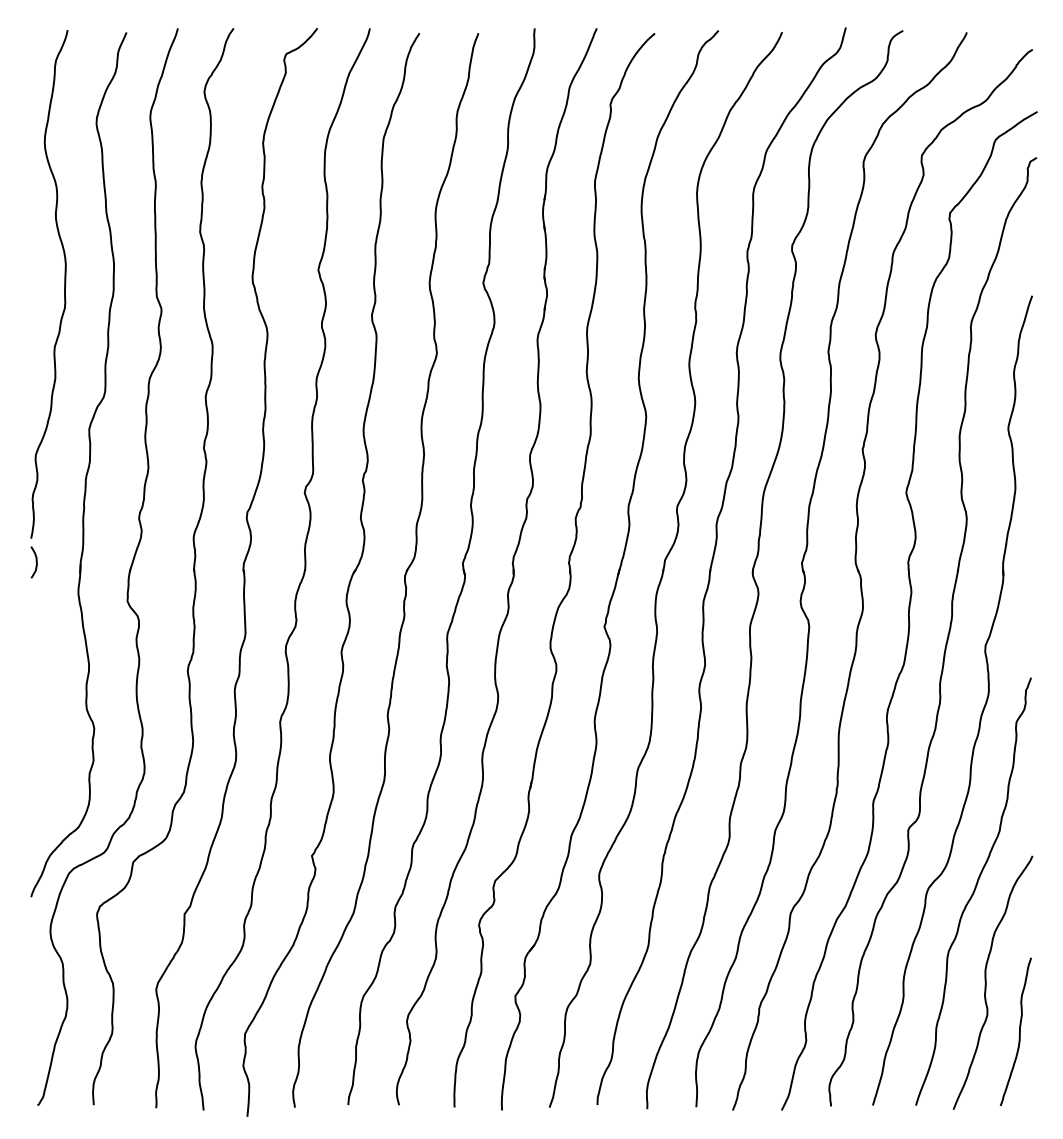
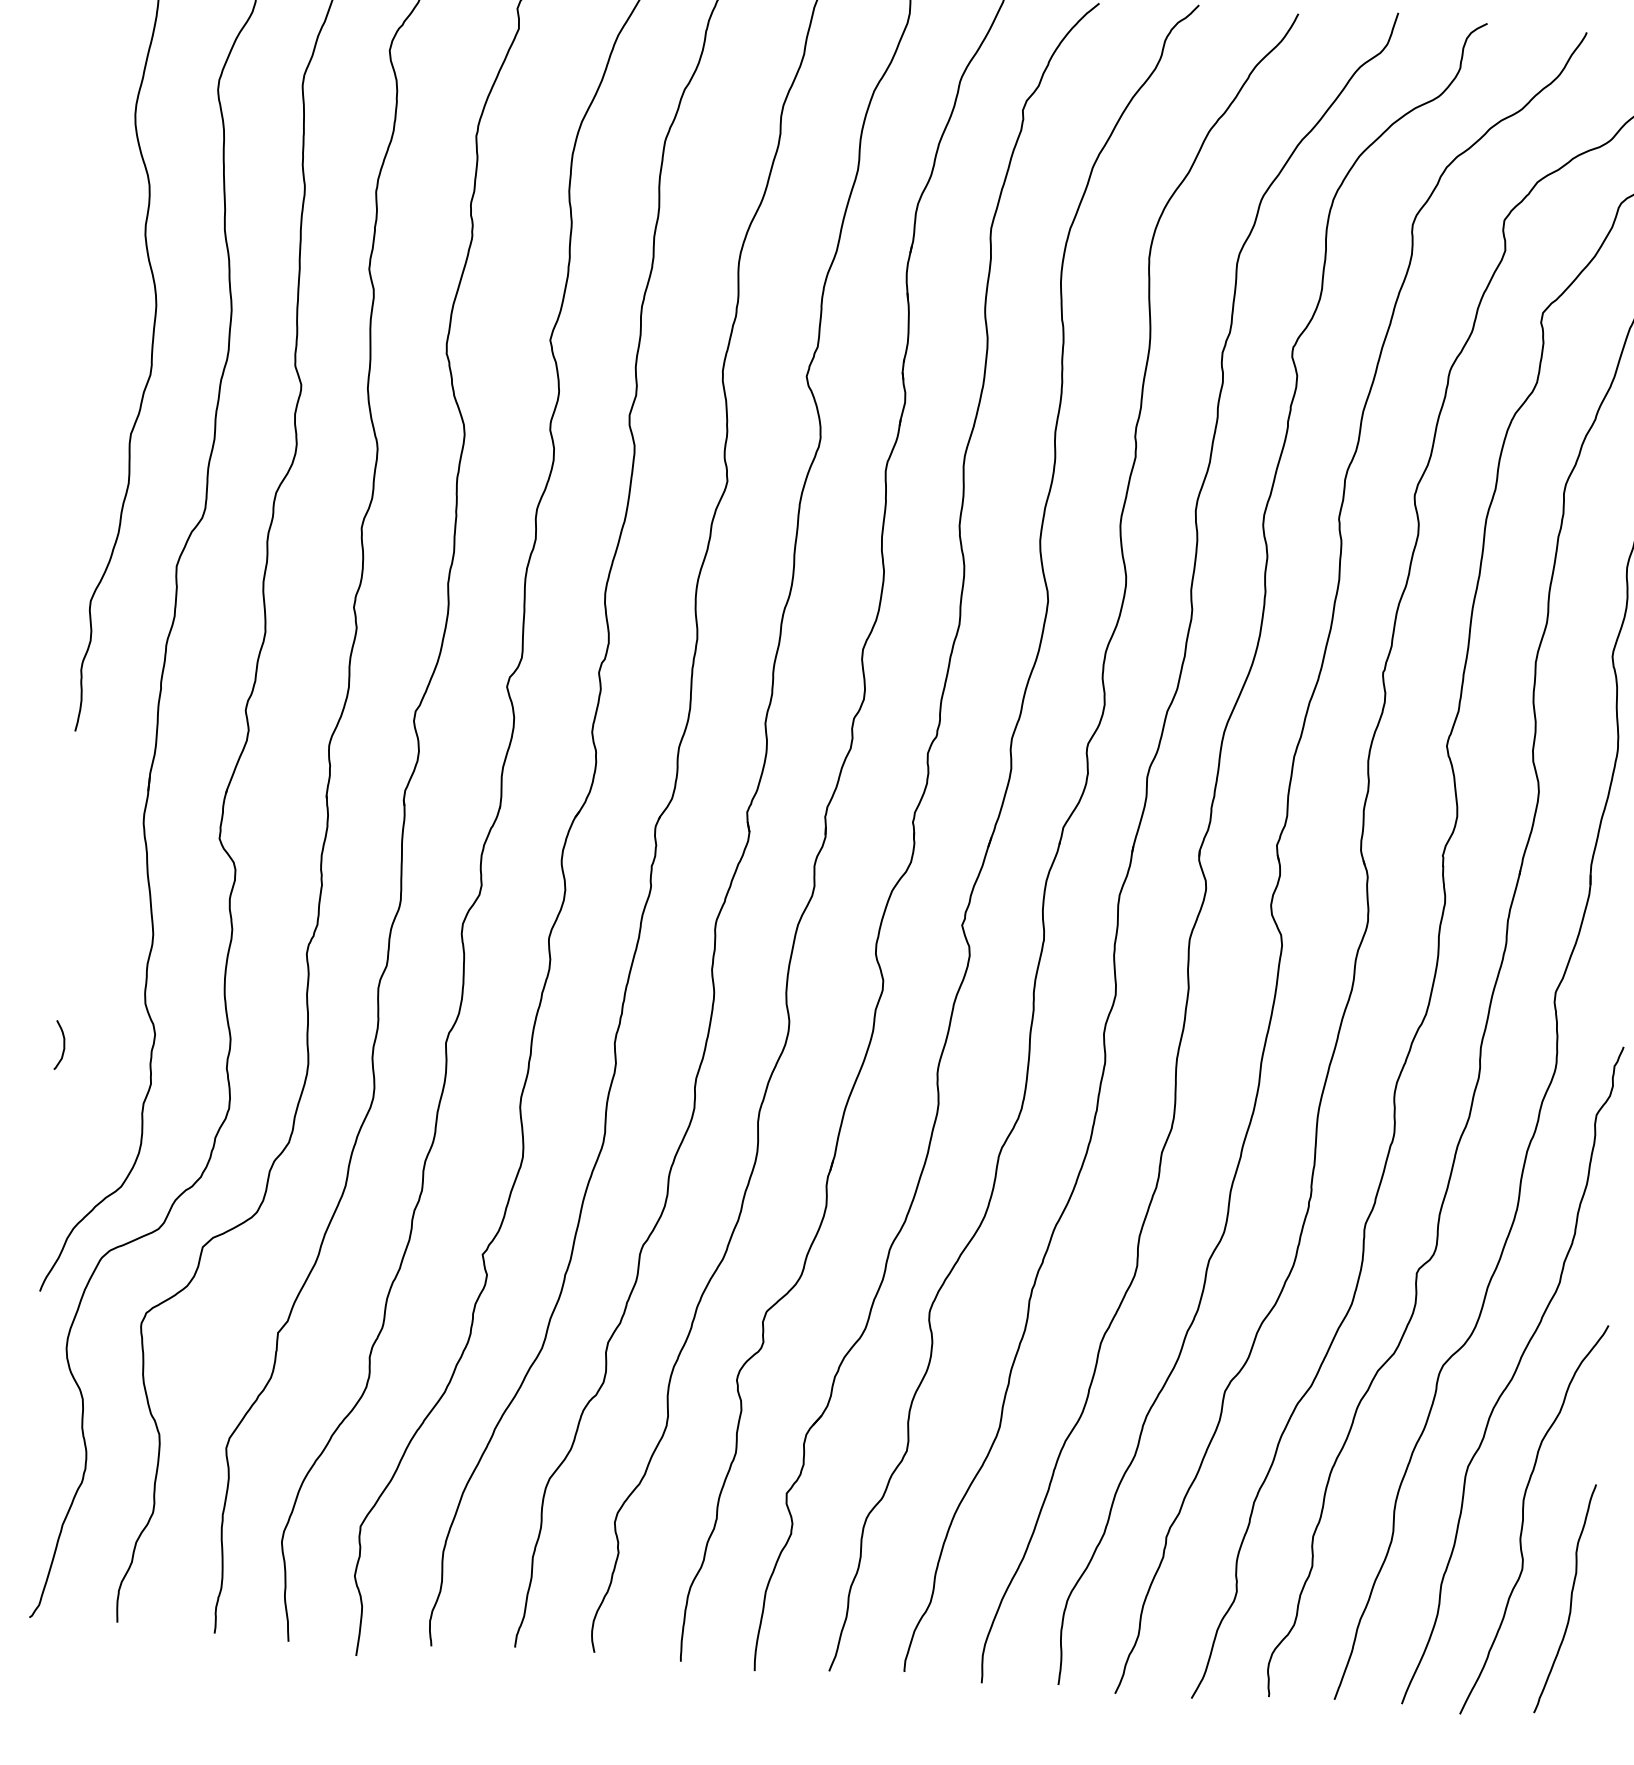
curve: (35, 562) -> (62, 1045), moved

